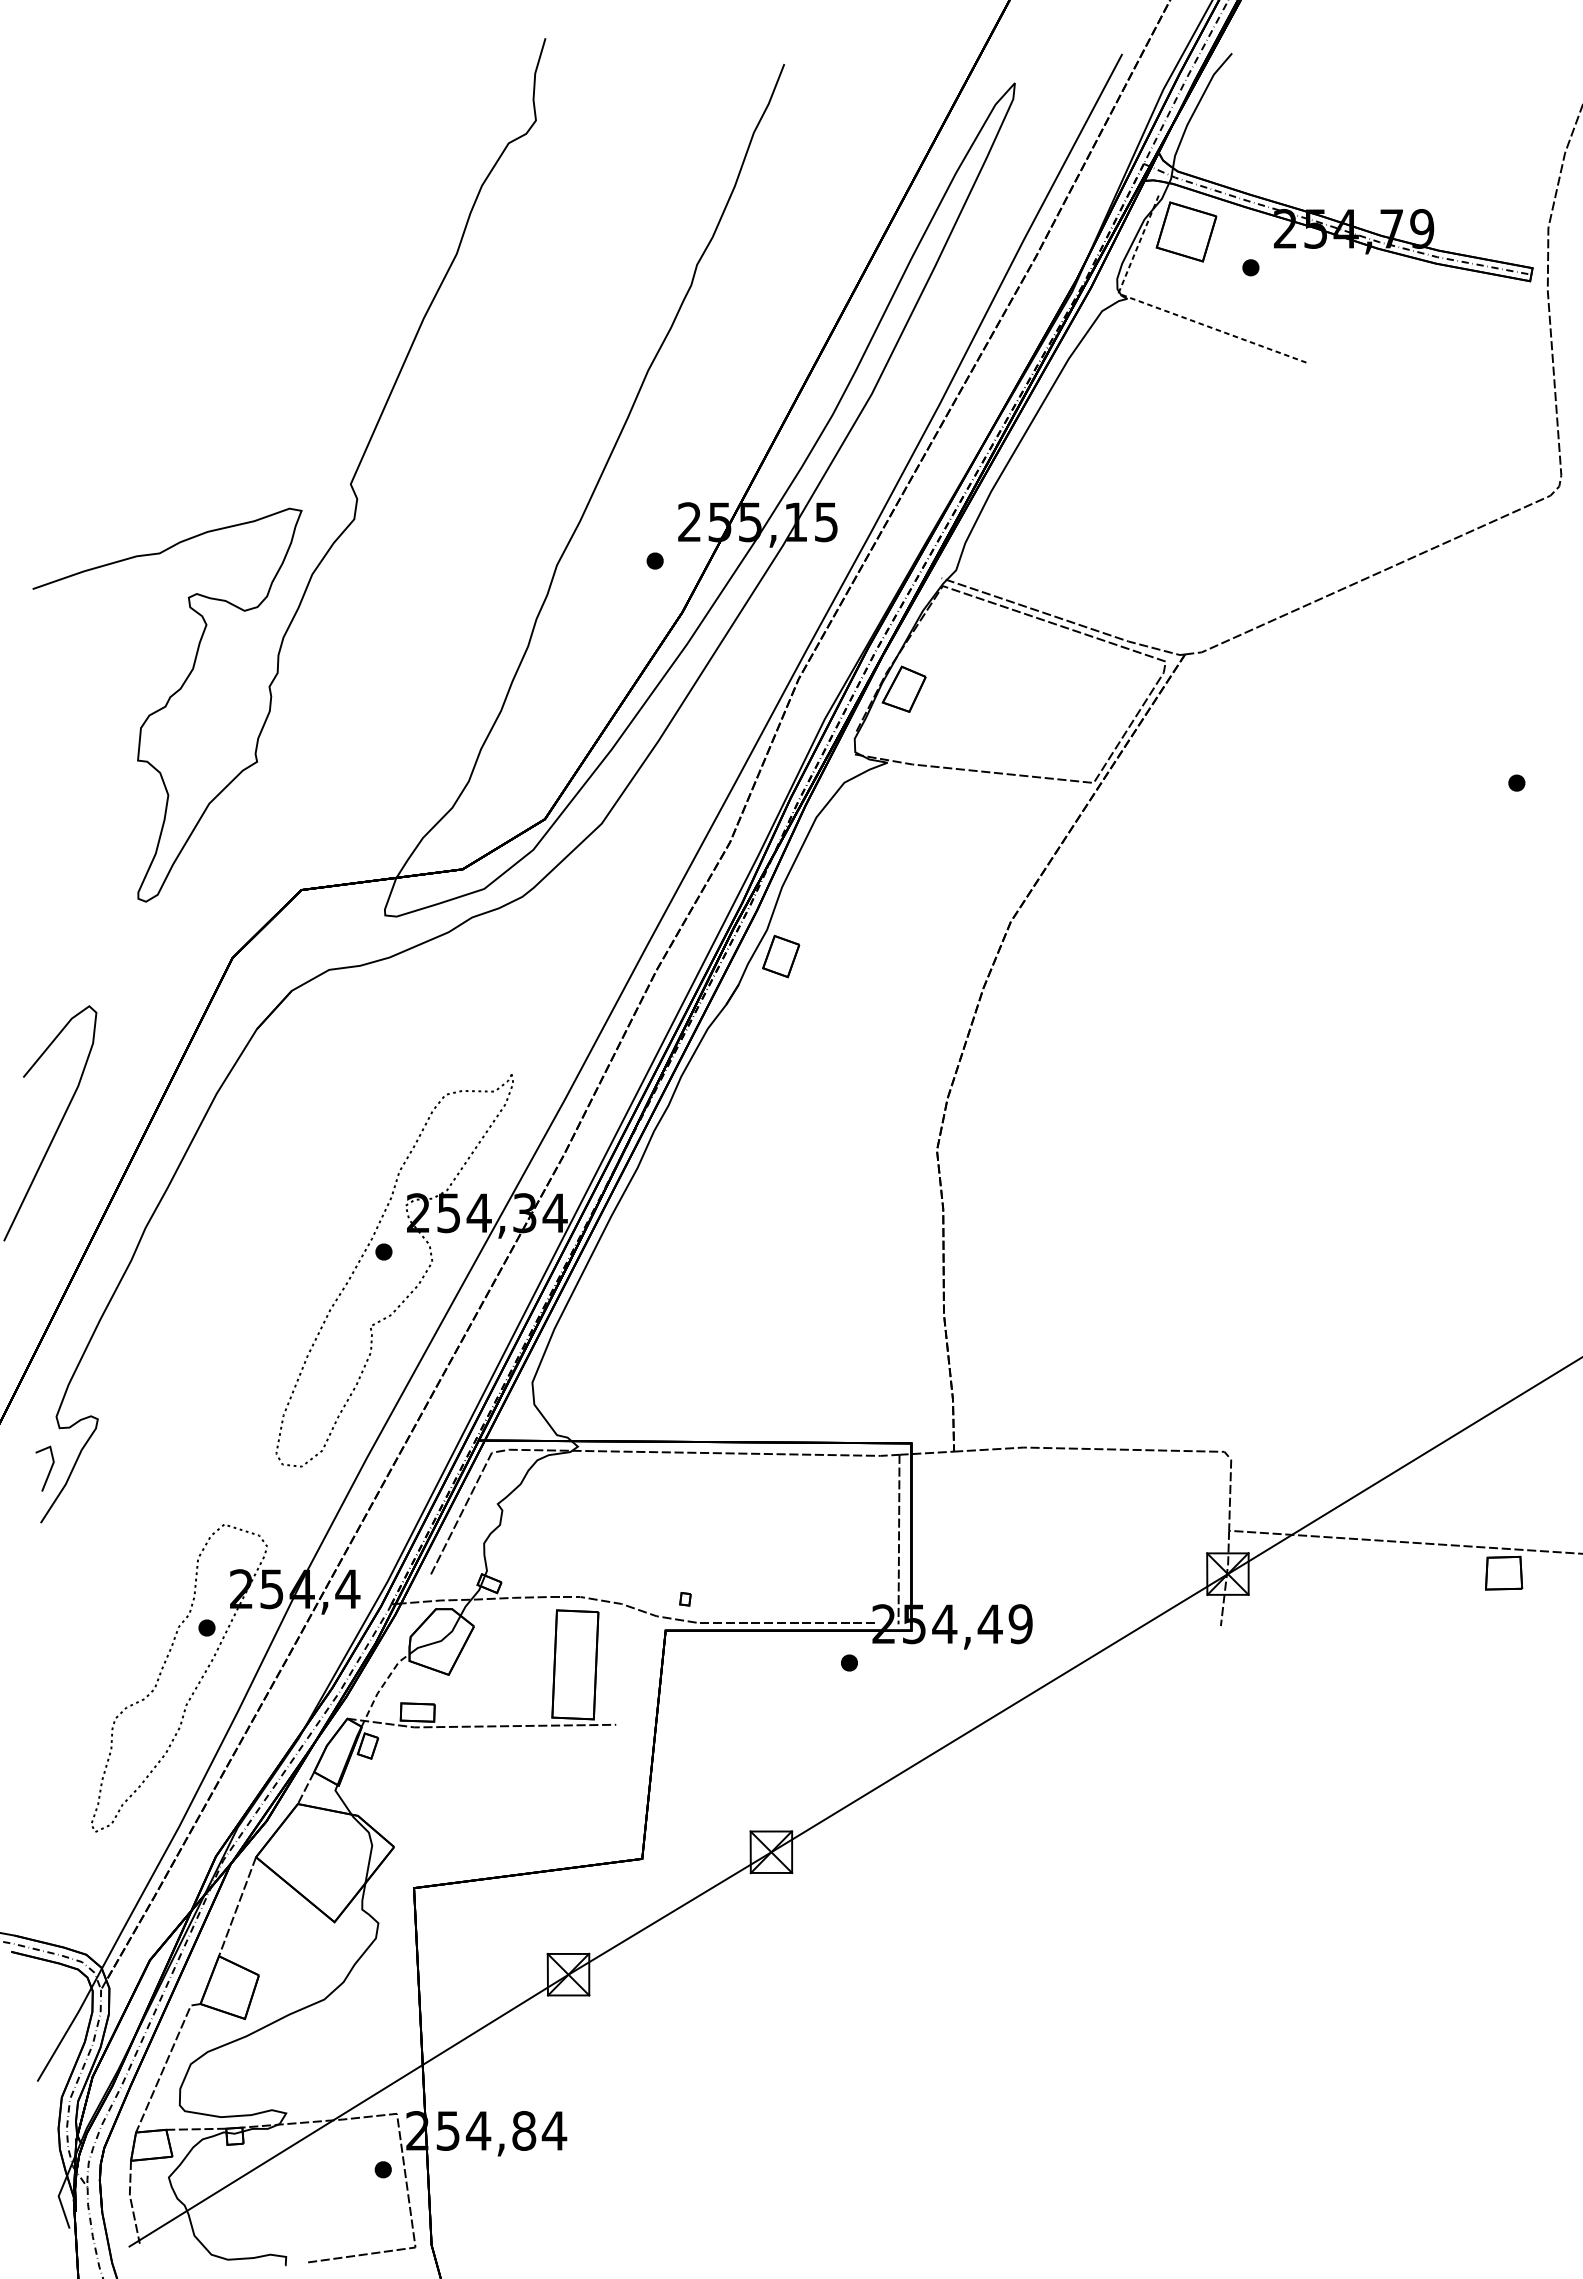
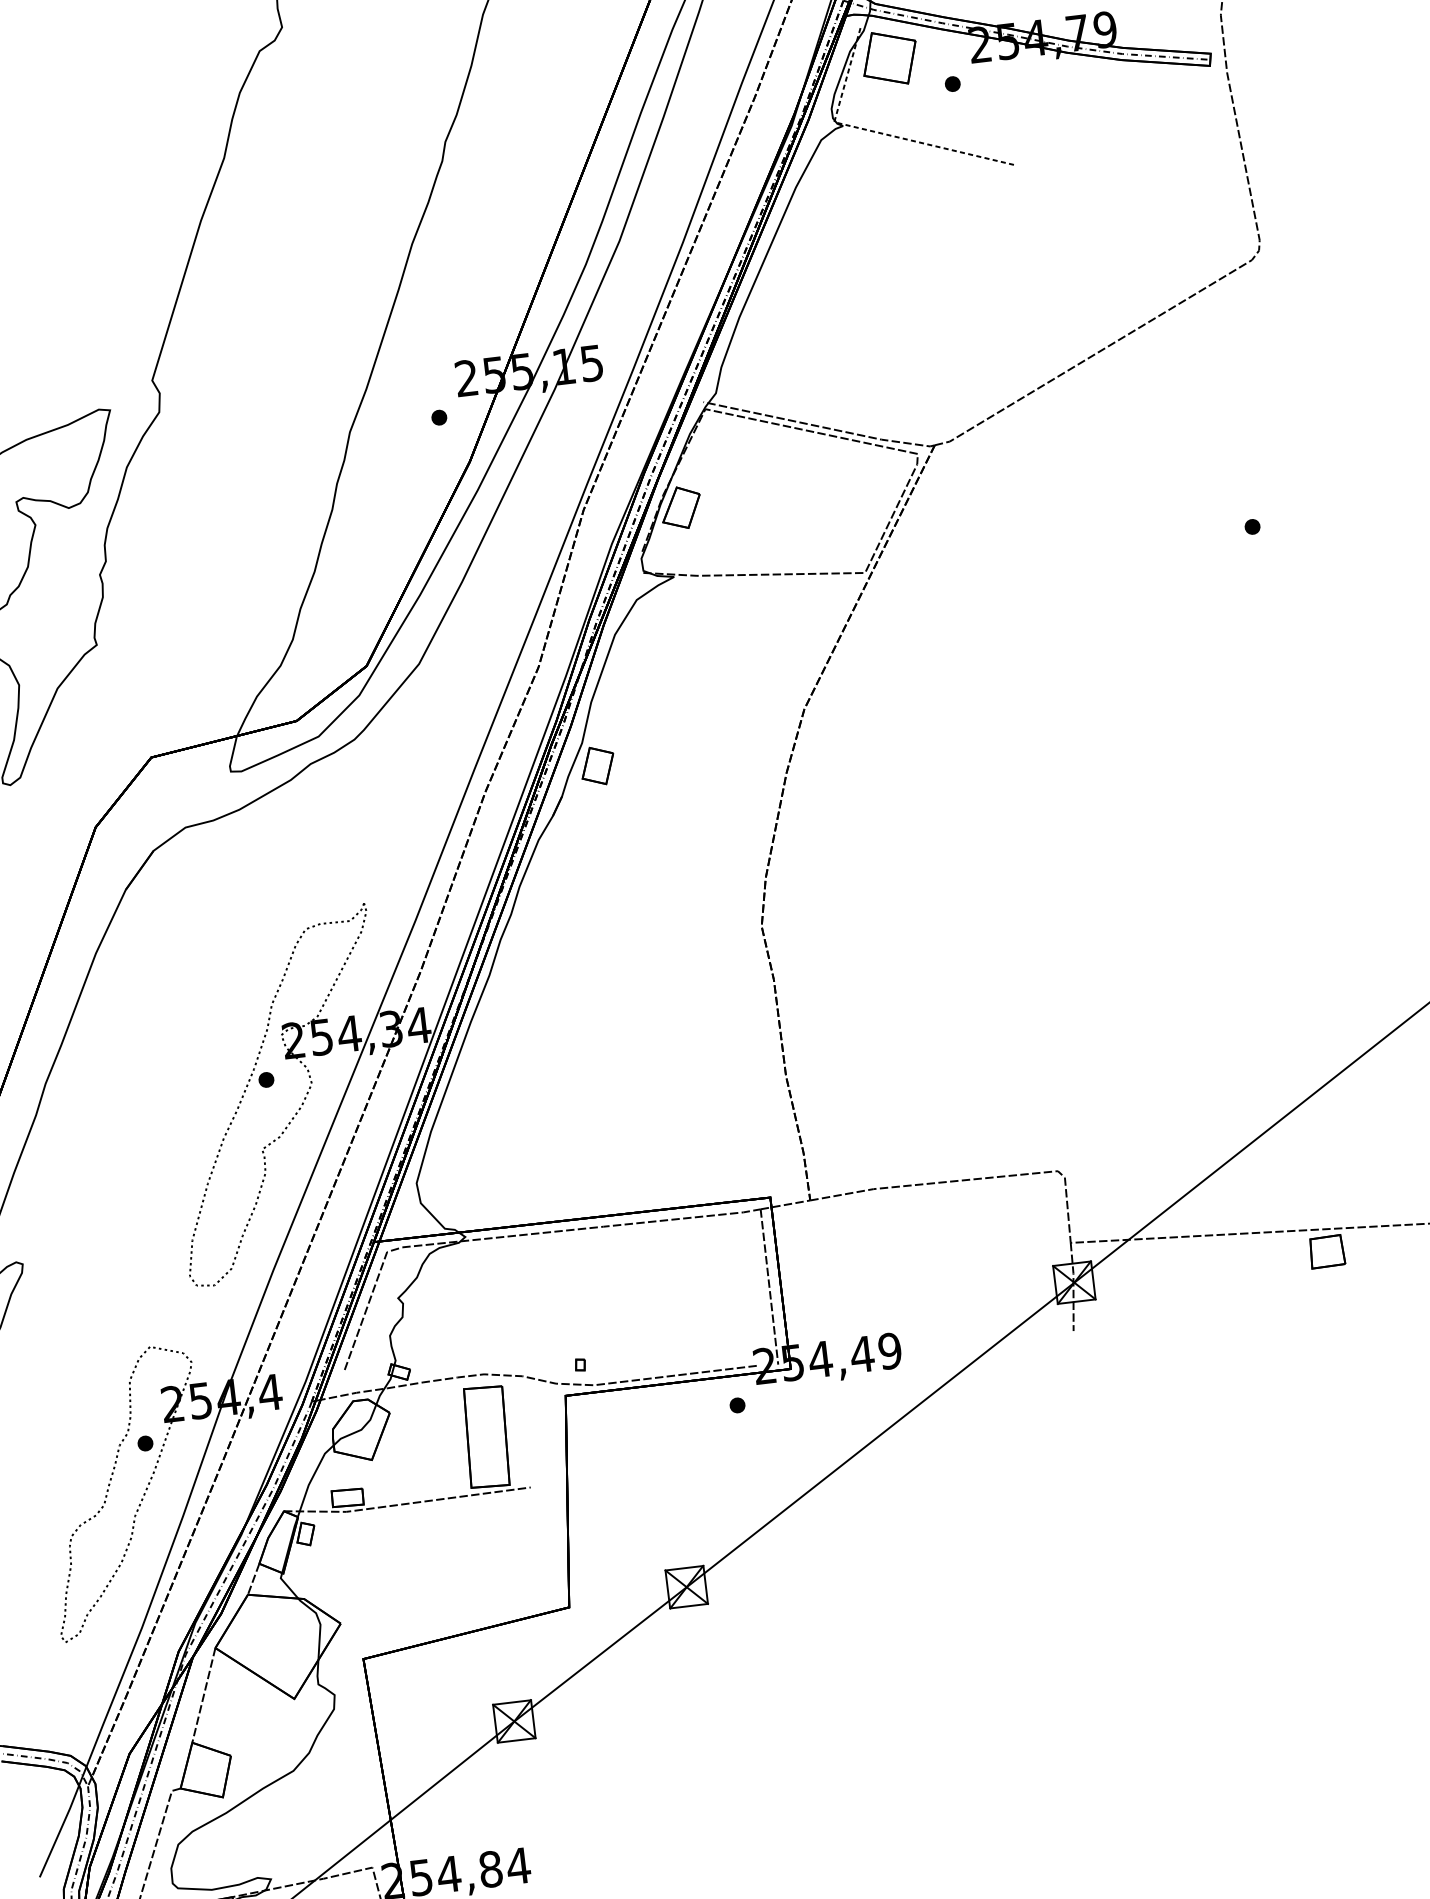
line: (381, 1687) -> (311, 1478), dashed -> solid

